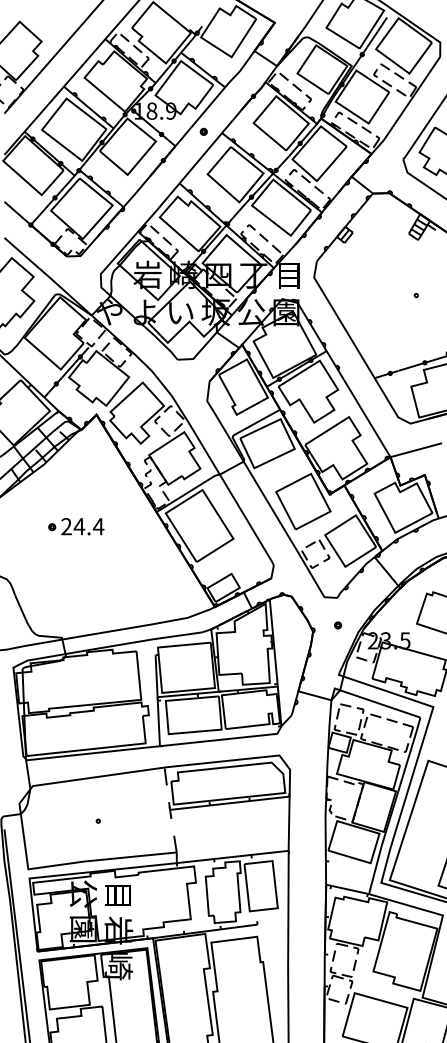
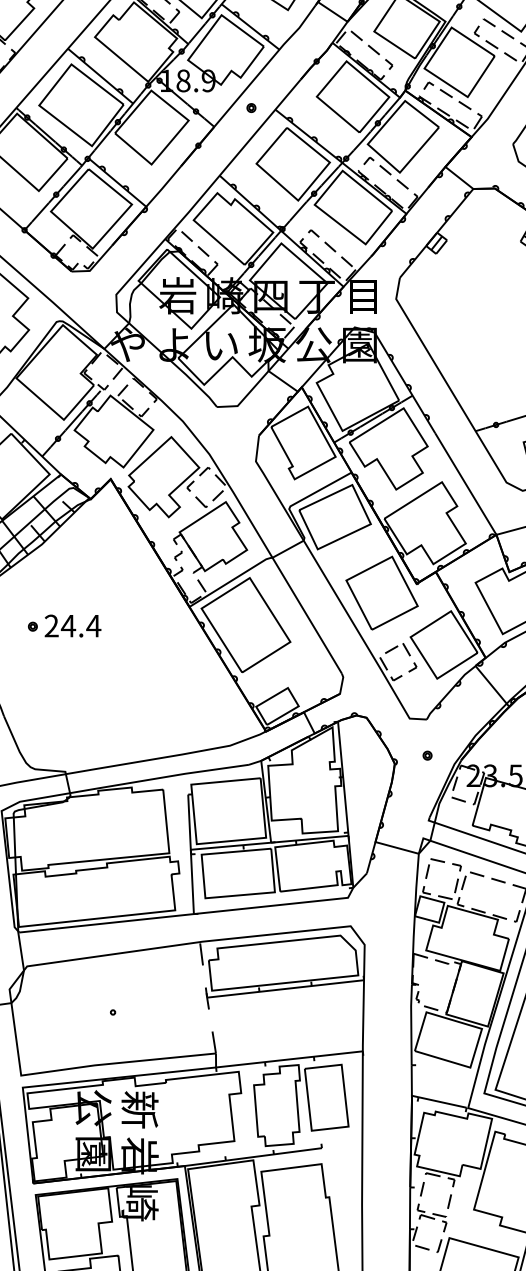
part: (76, 526) -> (64, 625), moved
text: (118, 895) -> (139, 1109), 目 -> 新

